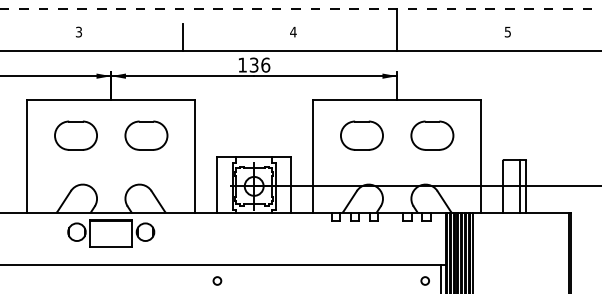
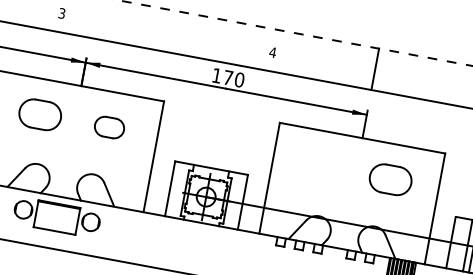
line: (182, 36) -> (163, 36), removed
text: (259, 64) -> (233, 78), 136 -> 170
part: (146, 135) -> (109, 127), size x0.7
part: (361, 135) -> (320, 166), removed

